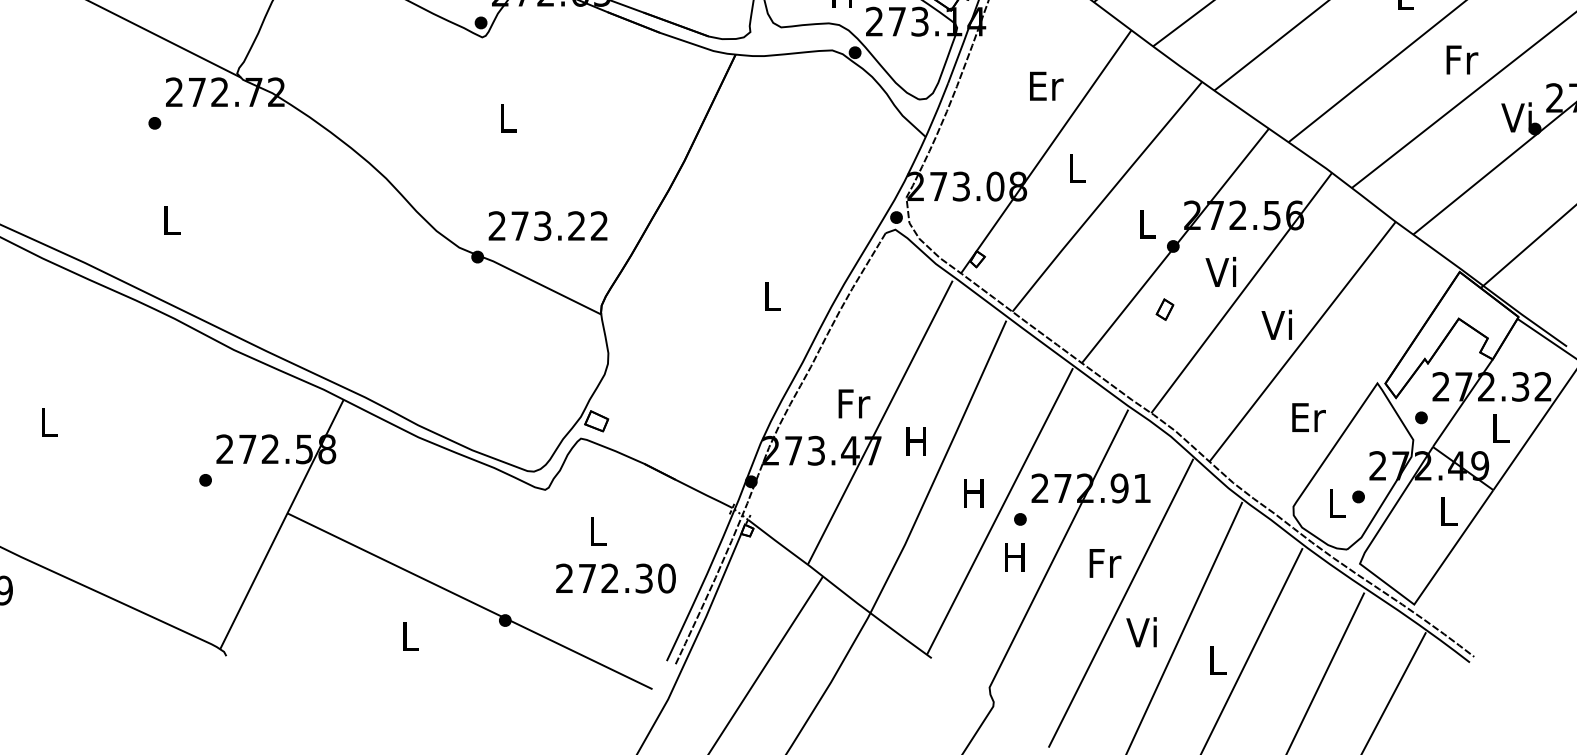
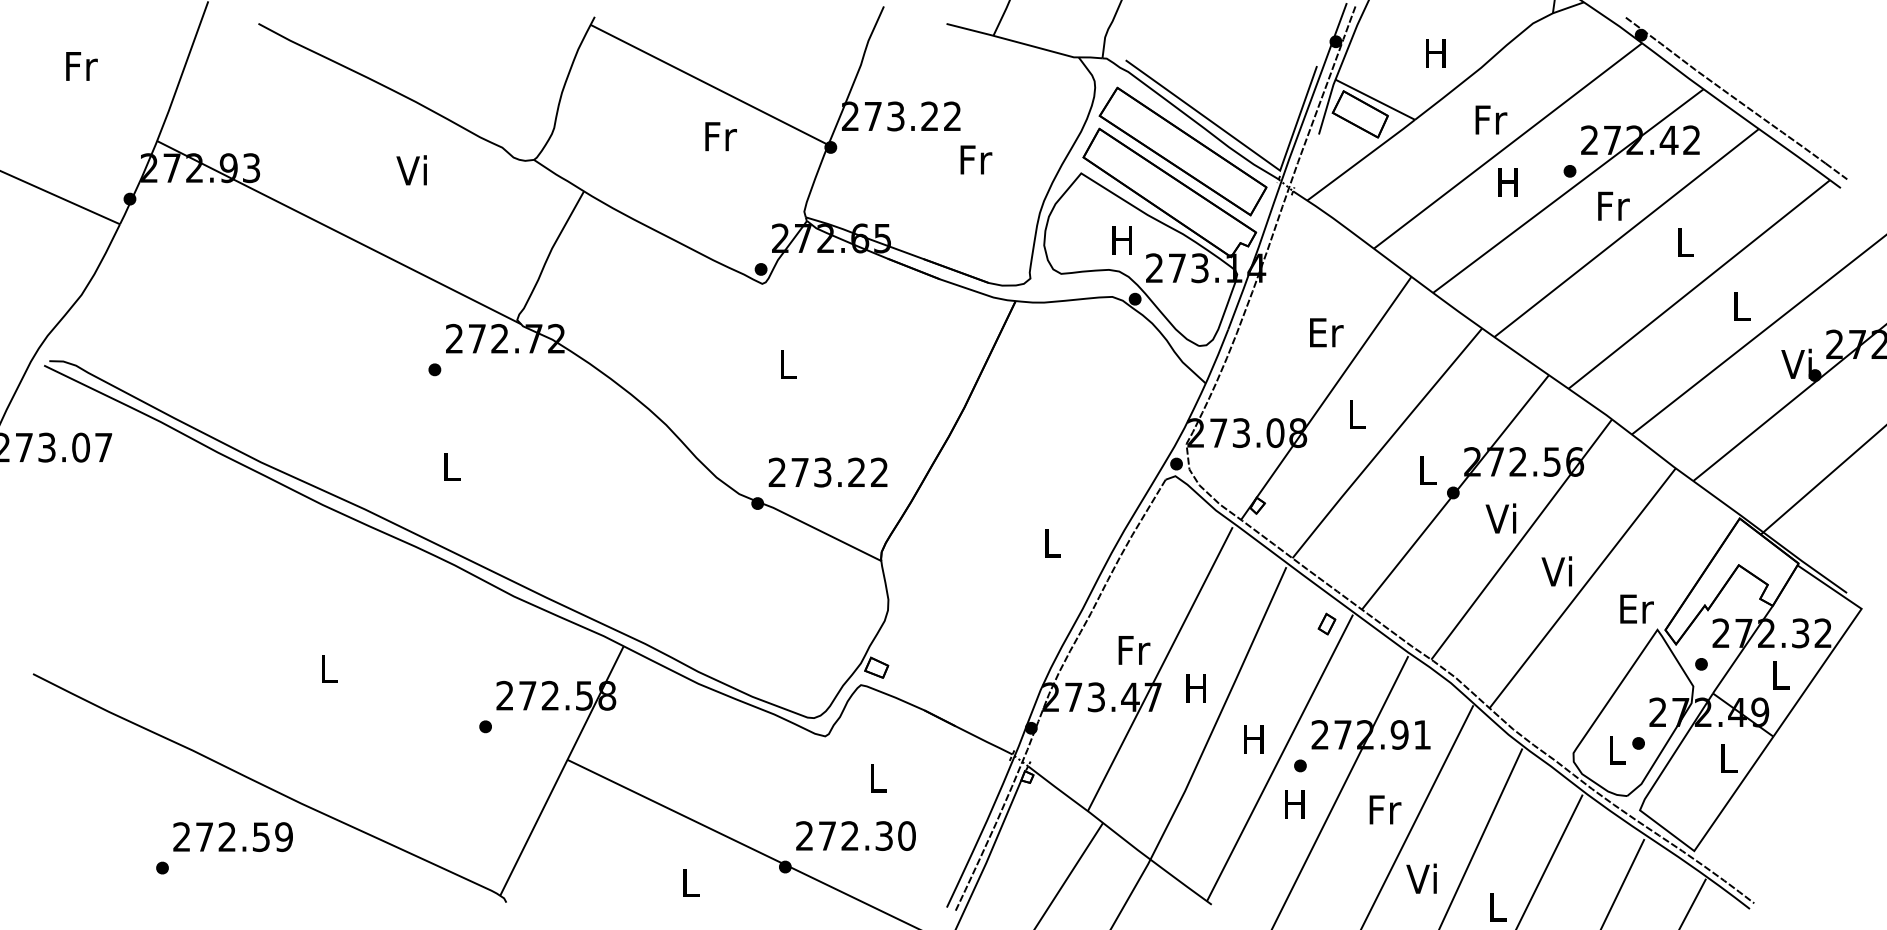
text: (1462, 60) -> (1742, 306), Fr -> L
part: (1164, 309) -> (1326, 623), moved
text: (1308, 417) -> (1636, 608), moved
text: (615, 578) -> (855, 835), moved

